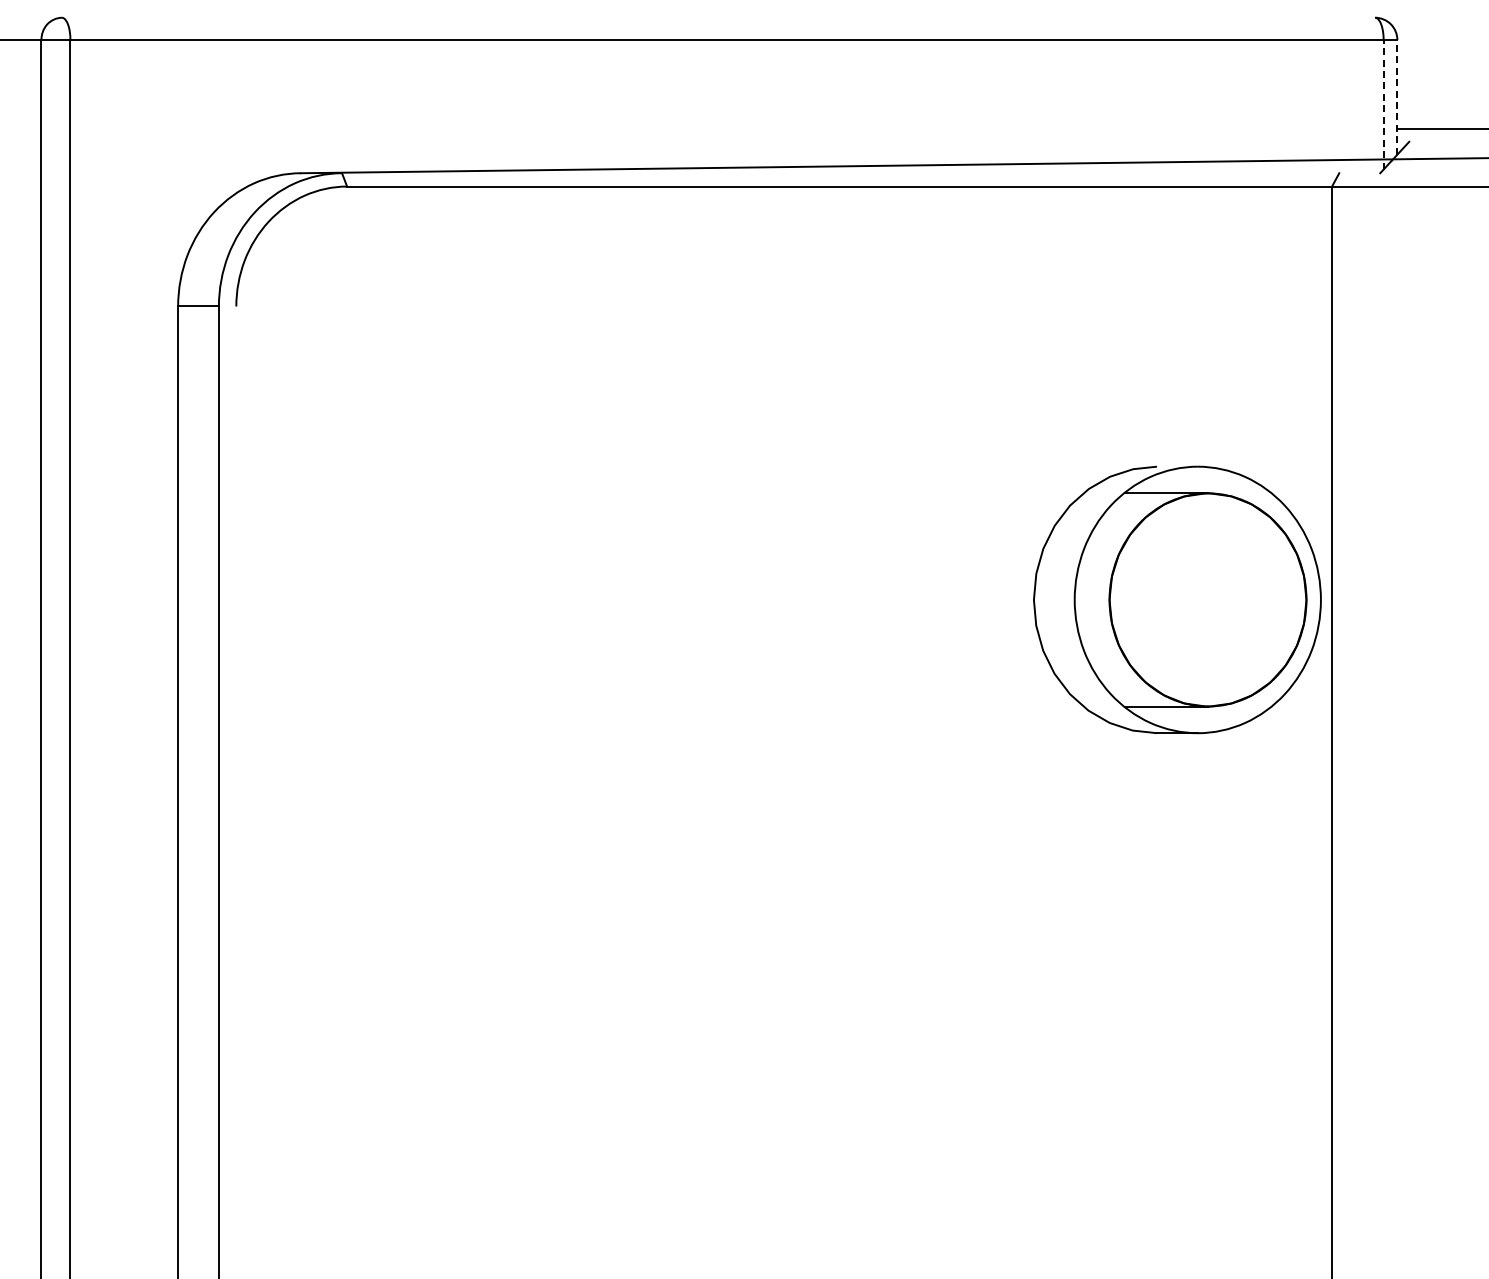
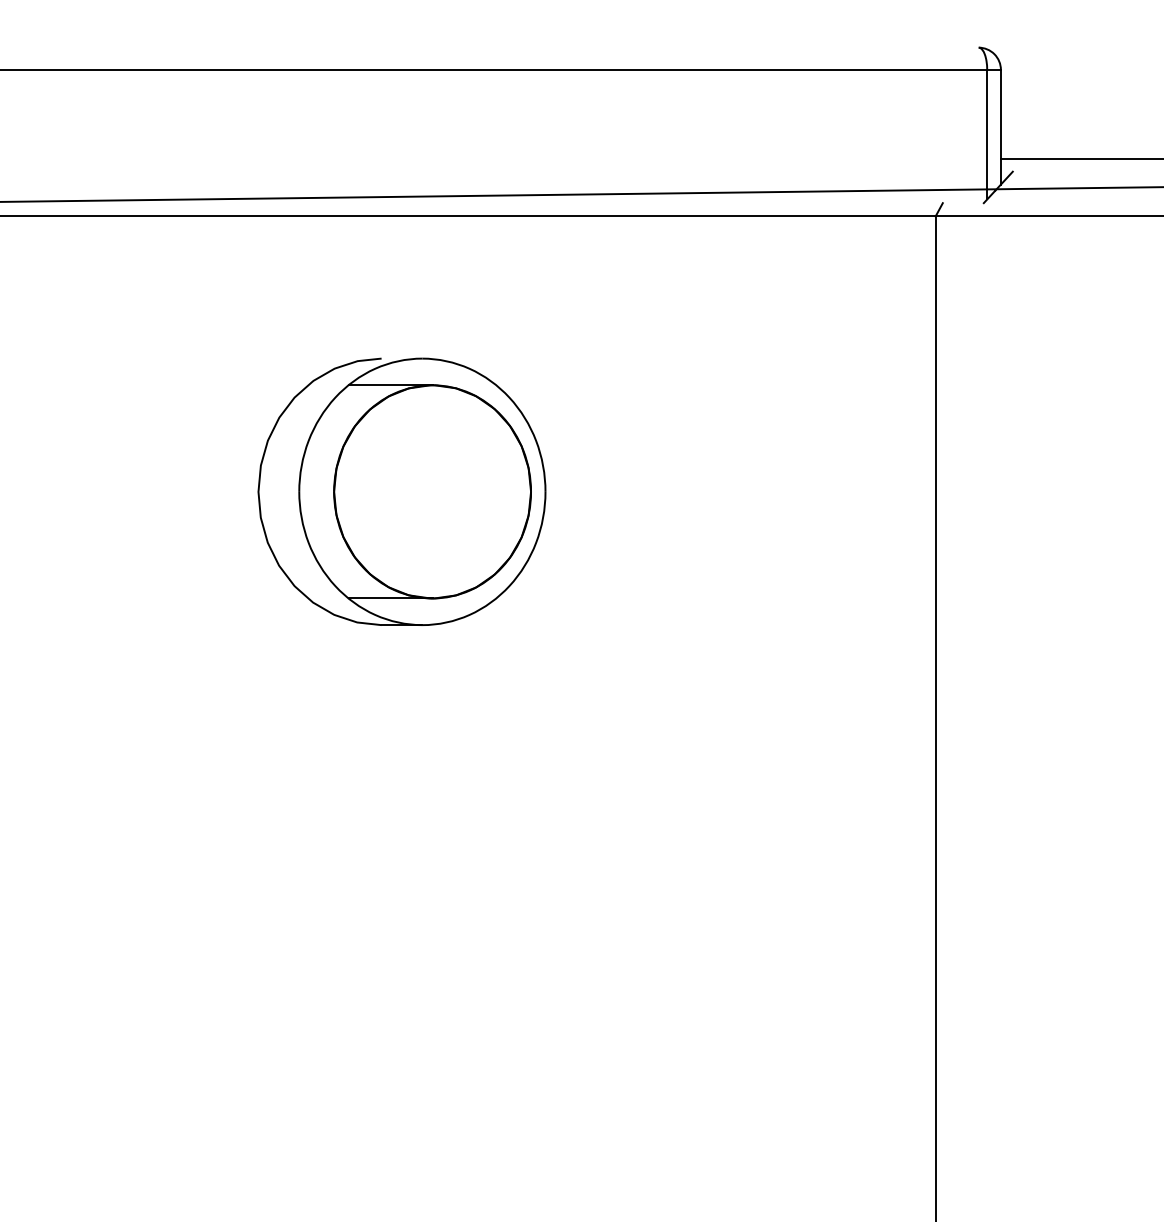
line: (1397, 96) -> (1001, 126), dashed -> solid
line: (1383, 104) -> (987, 134), dashed -> solid
part: (1177, 599) -> (402, 491), moved

